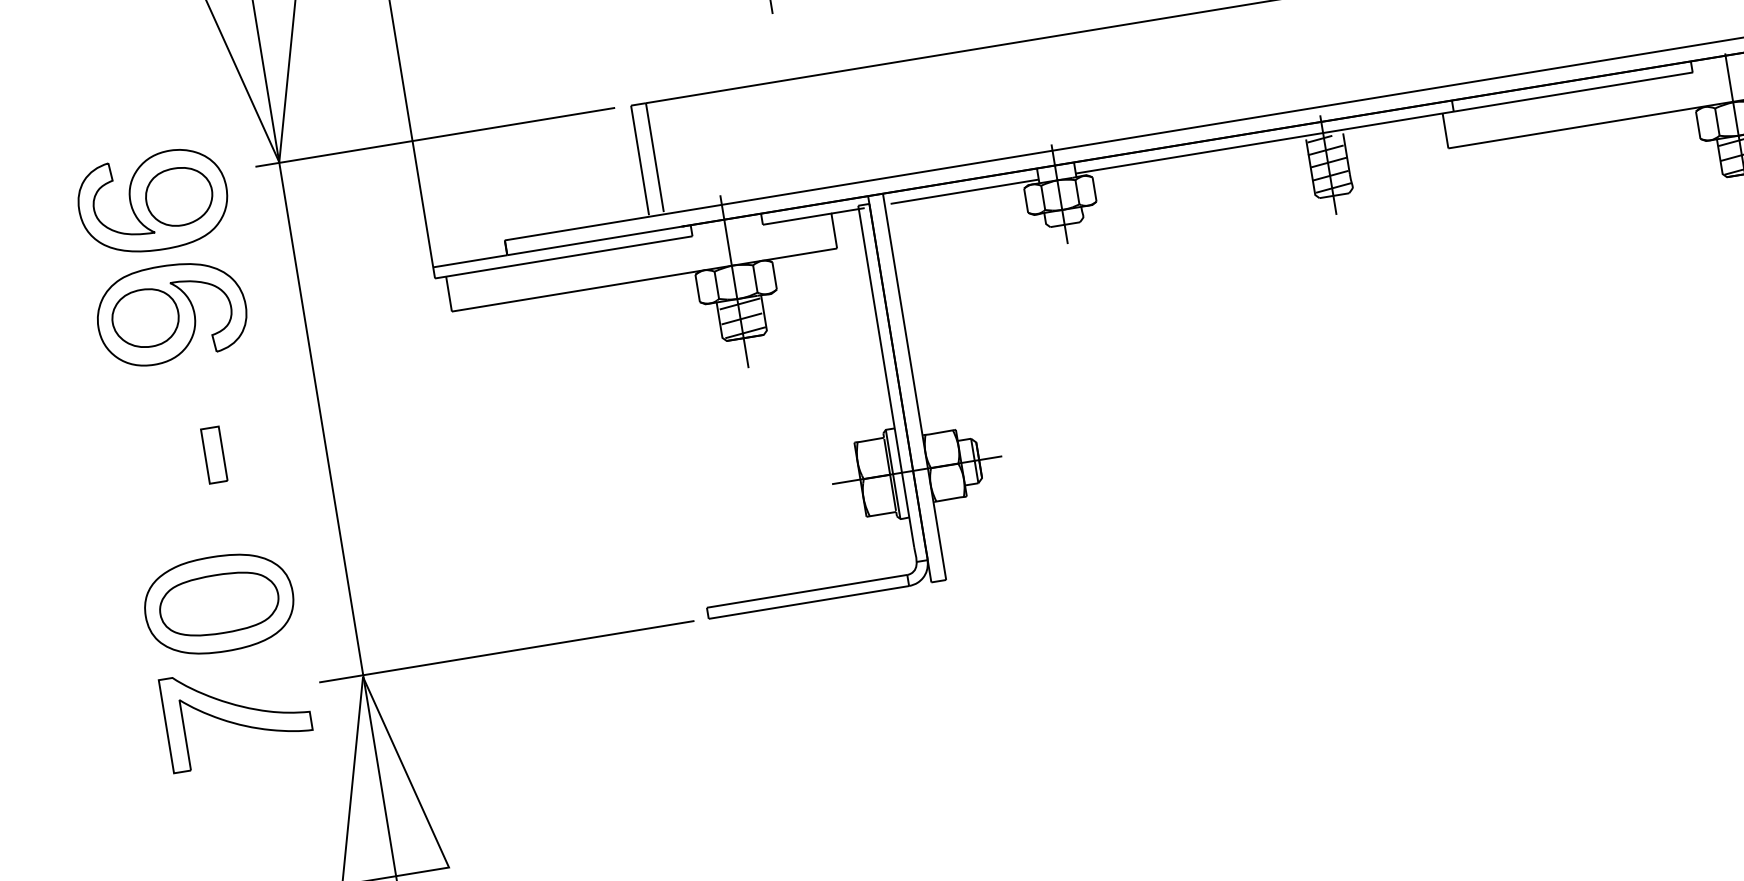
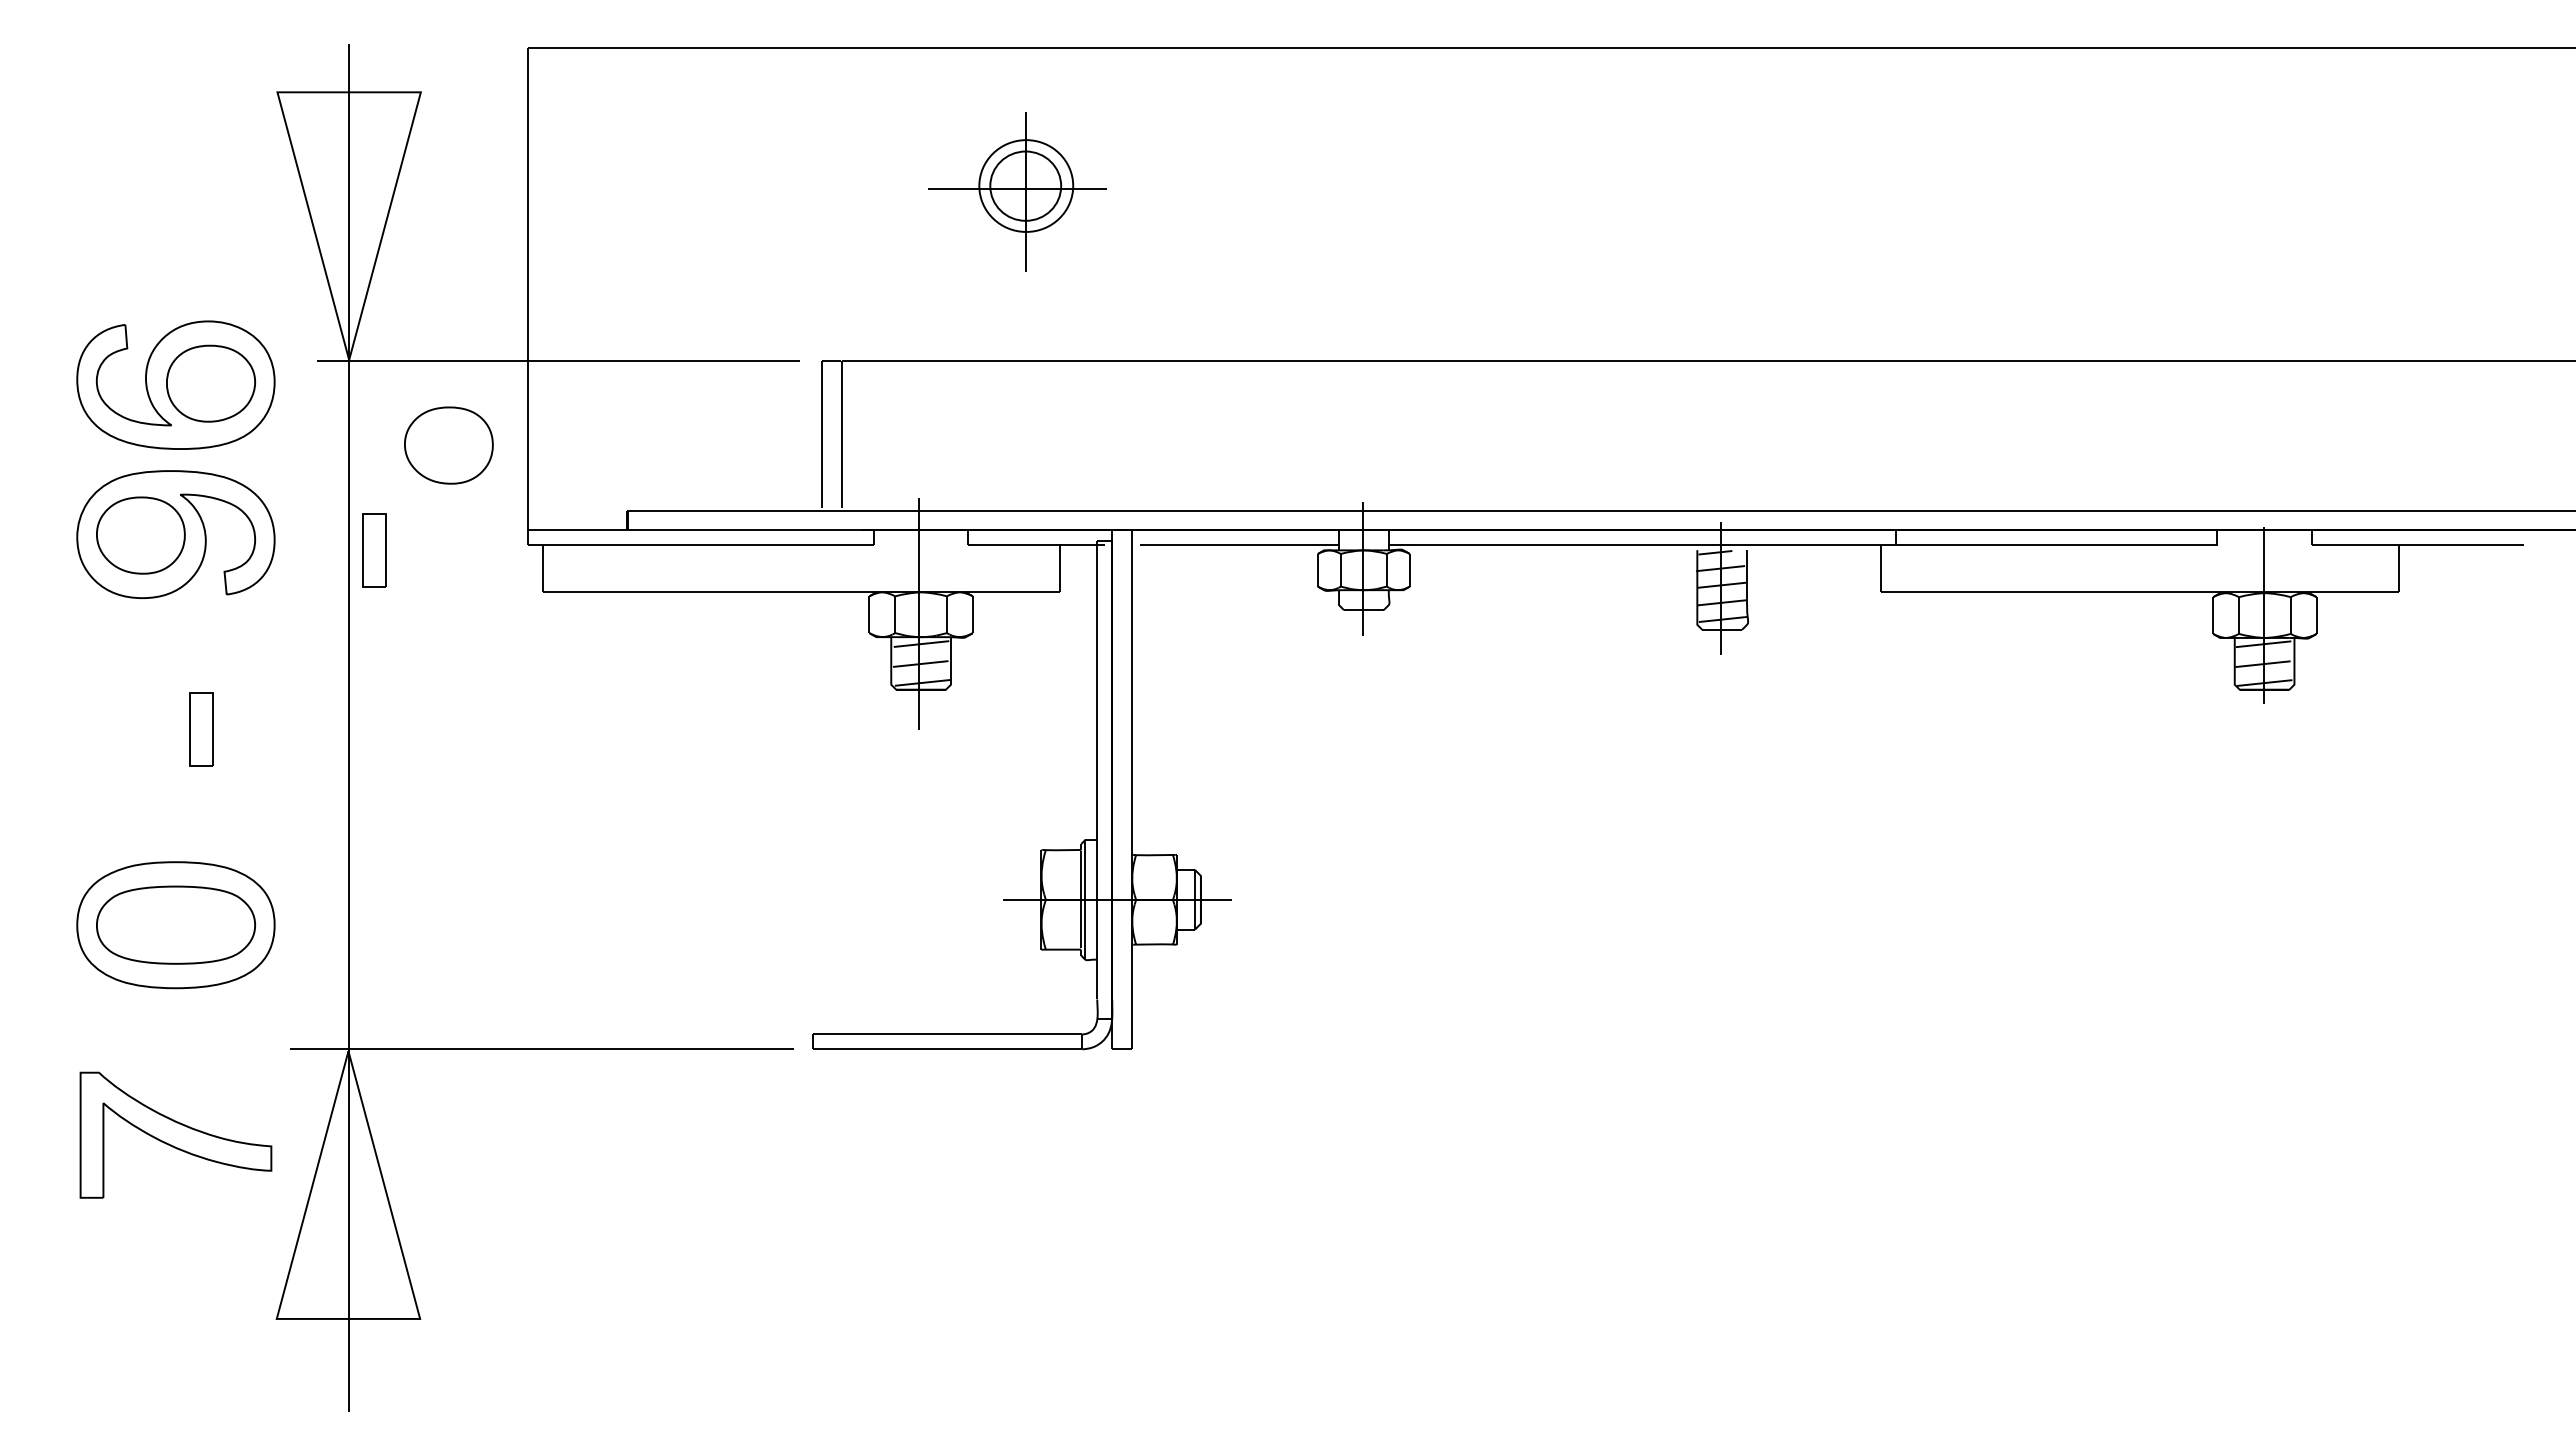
part: (363, 213) -> (448, 445), added
part: (321, 300) -> (374, 550), added
part: (236, 714) -> (175, 1134), moved

